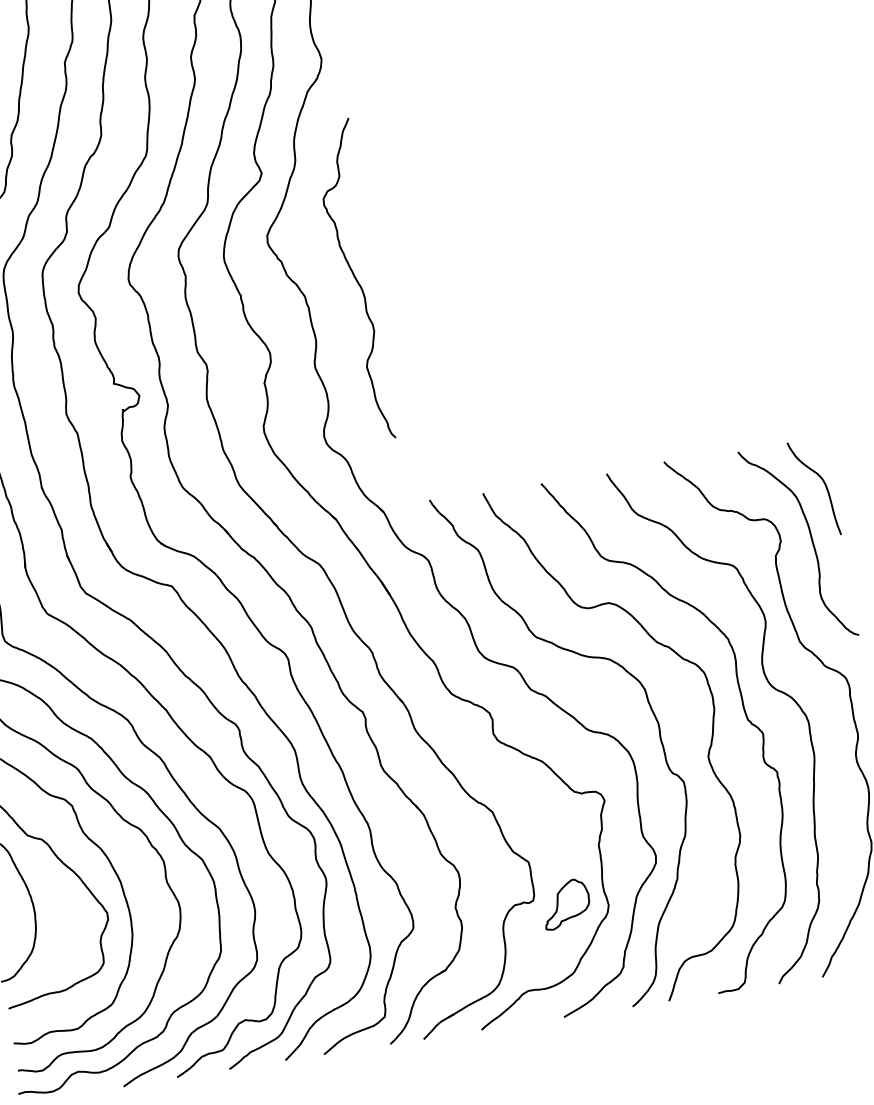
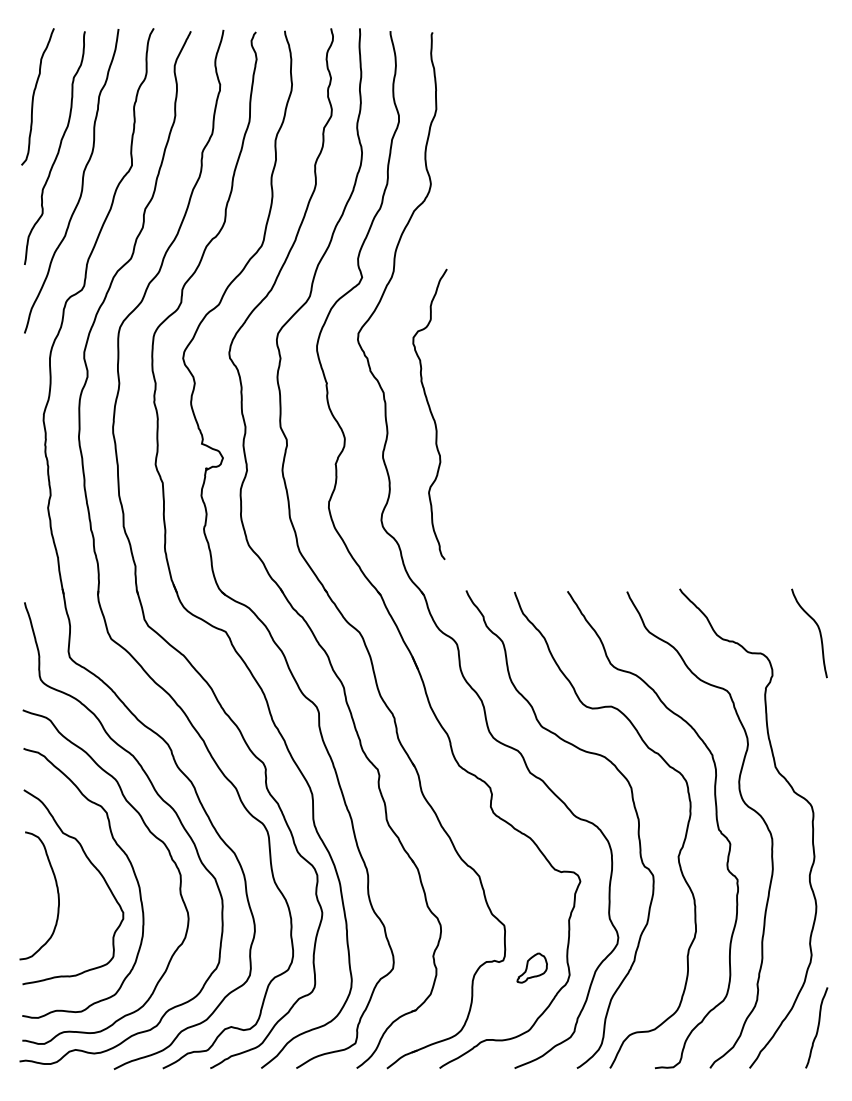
curve: (355, 280) -> (430, 414), moved
curve: (811, 542) -> (799, 680), removed
part: (566, 903) -> (532, 967), size x0.7

